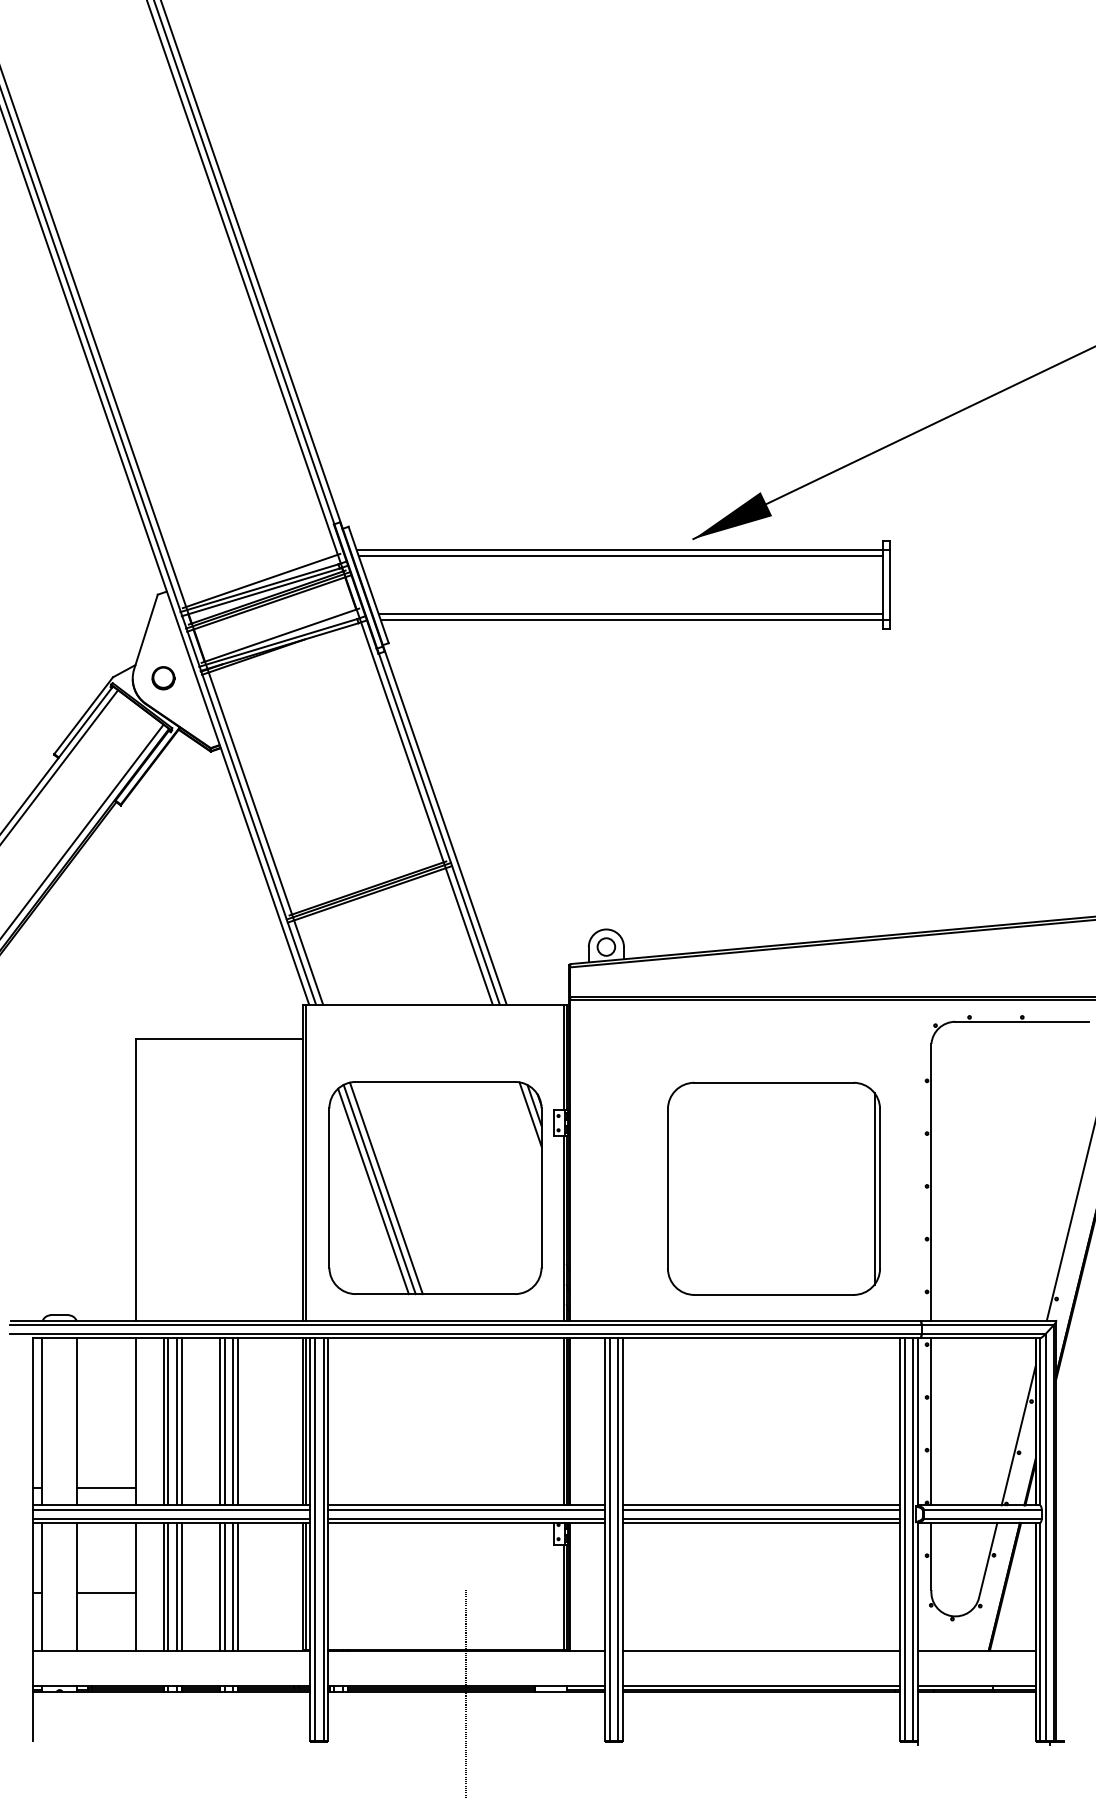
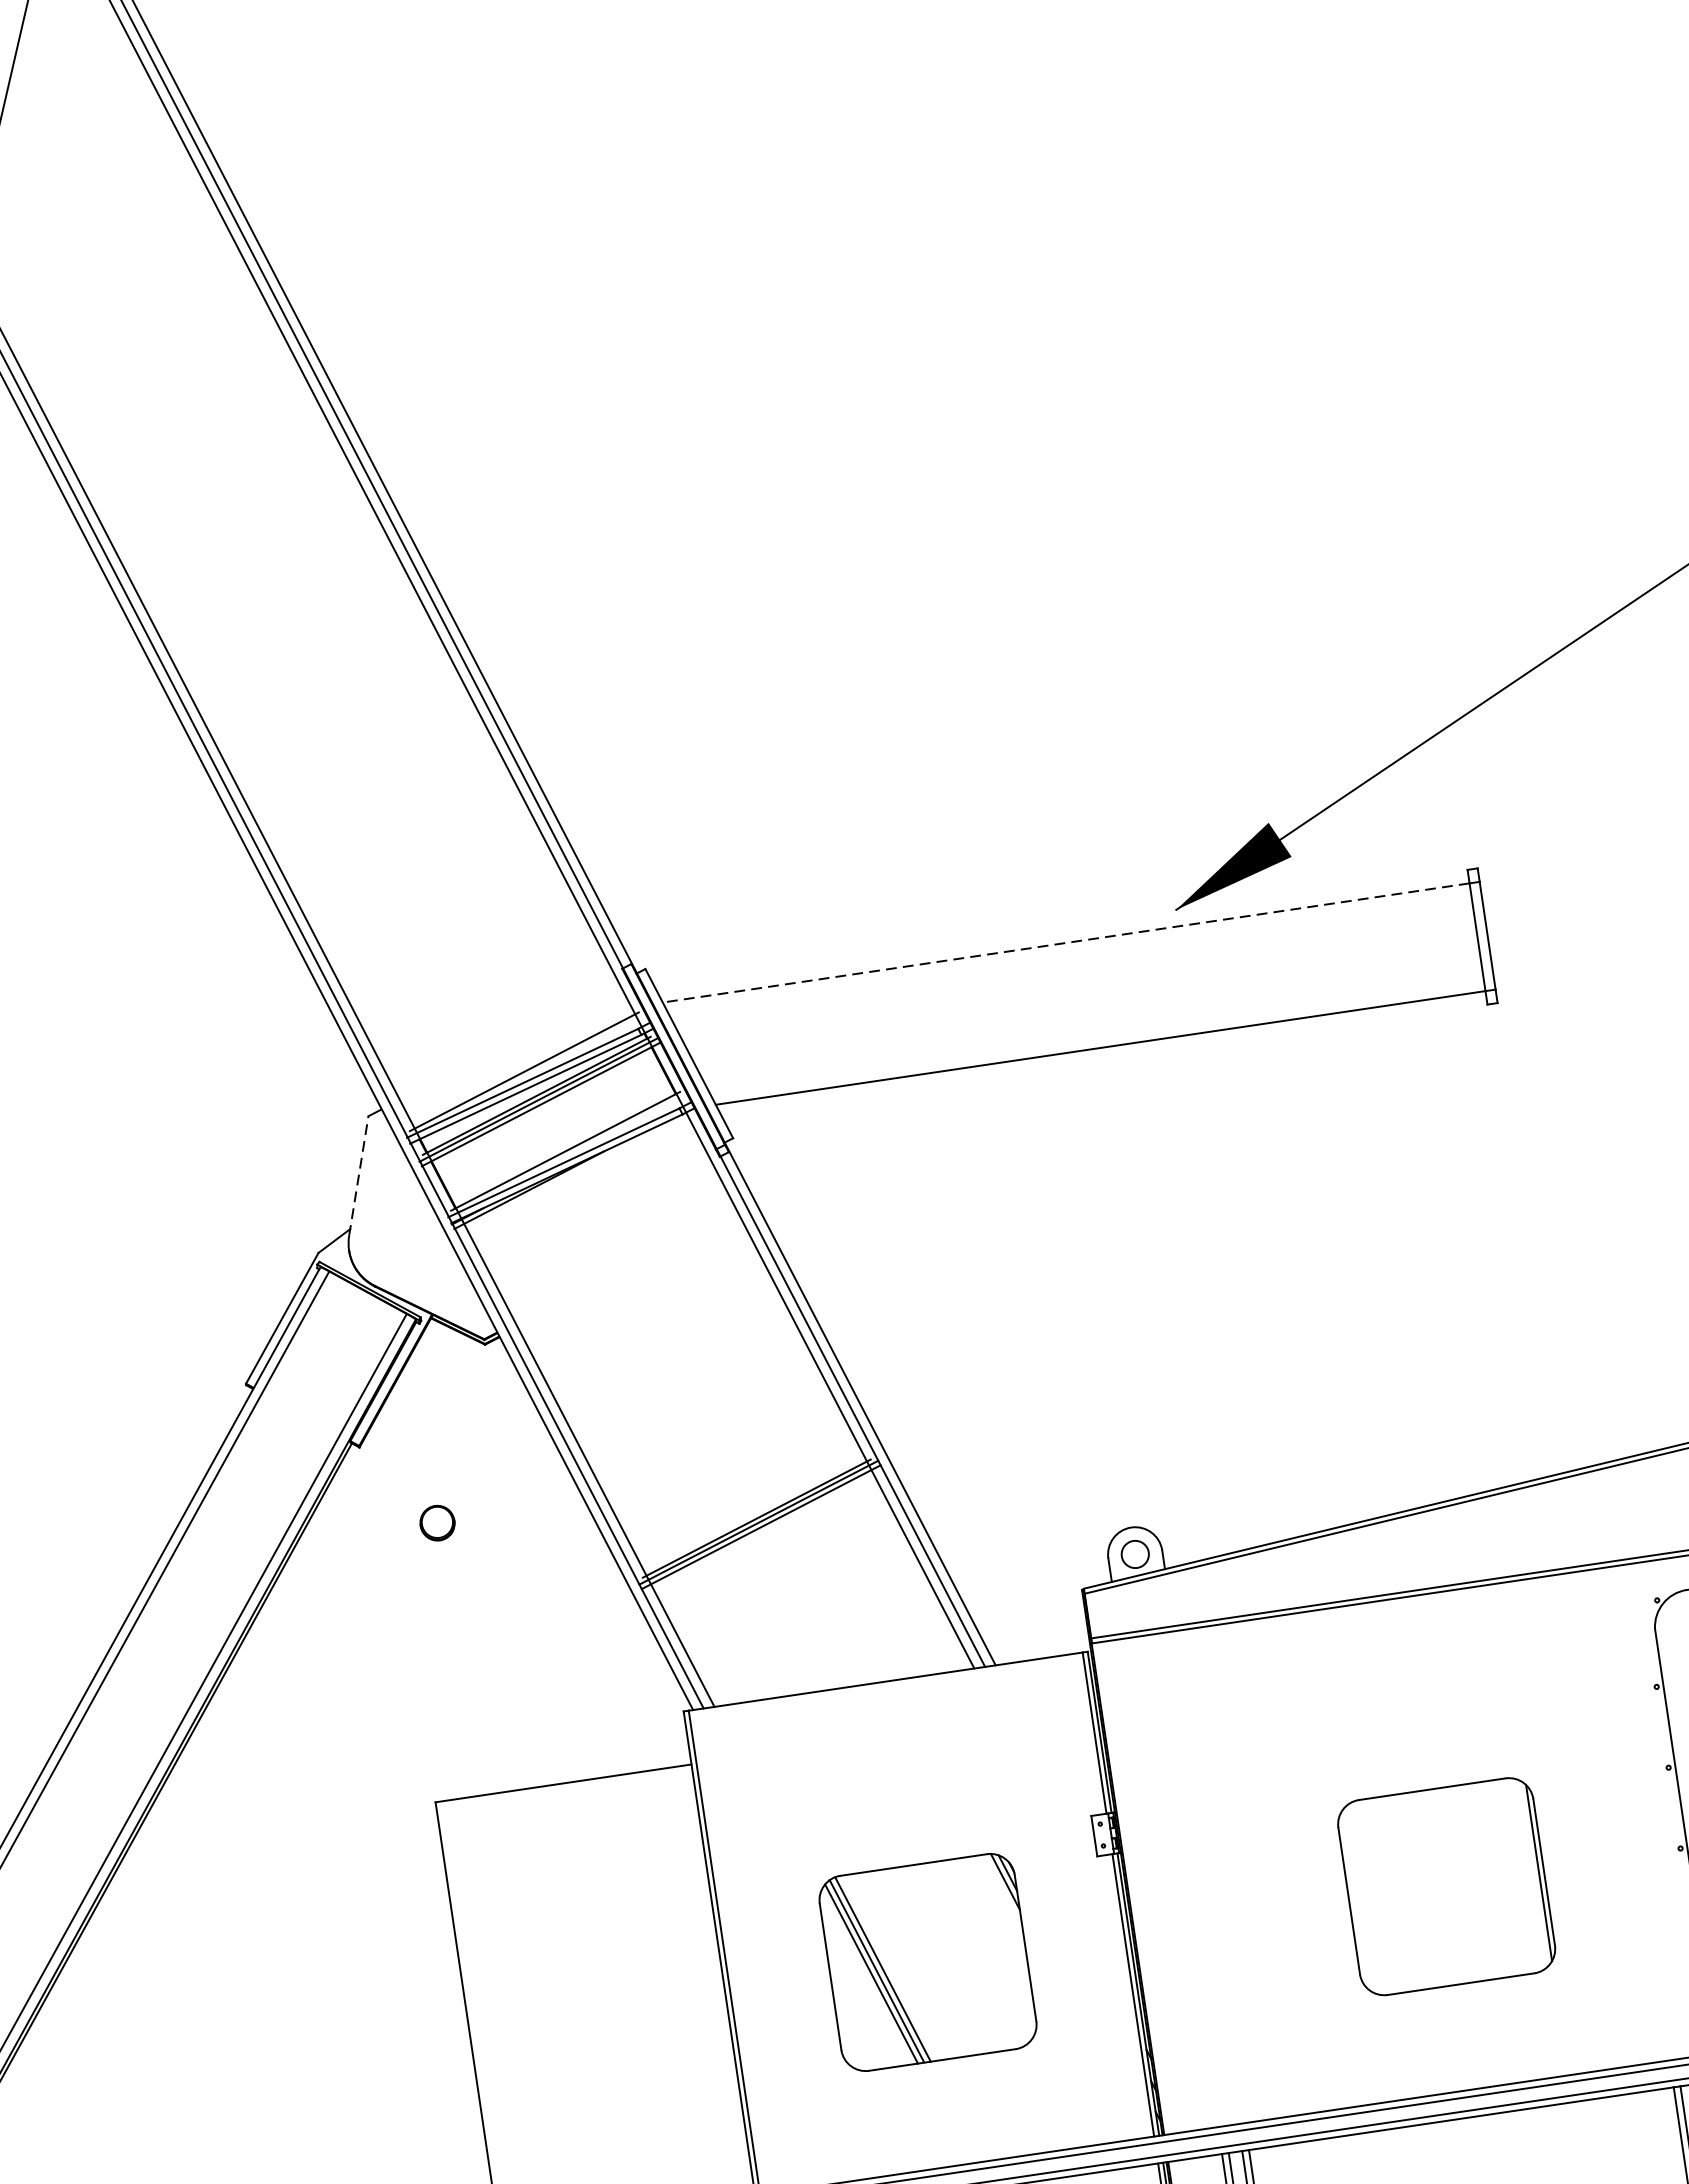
line: (619, 549) -> (1065, 942), solid -> dashed
line: (620, 556) -> (1068, 953), removed
line: (630, 613) -> (1096, 1038), removed
line: (146, 631) -> (359, 1175), solid -> dashed
part: (163, 678) -> (437, 1523), moved
part: (435, 1188) -> (928, 1962), size x0.6
part: (773, 1188) -> (1445, 1886), size x0.6

